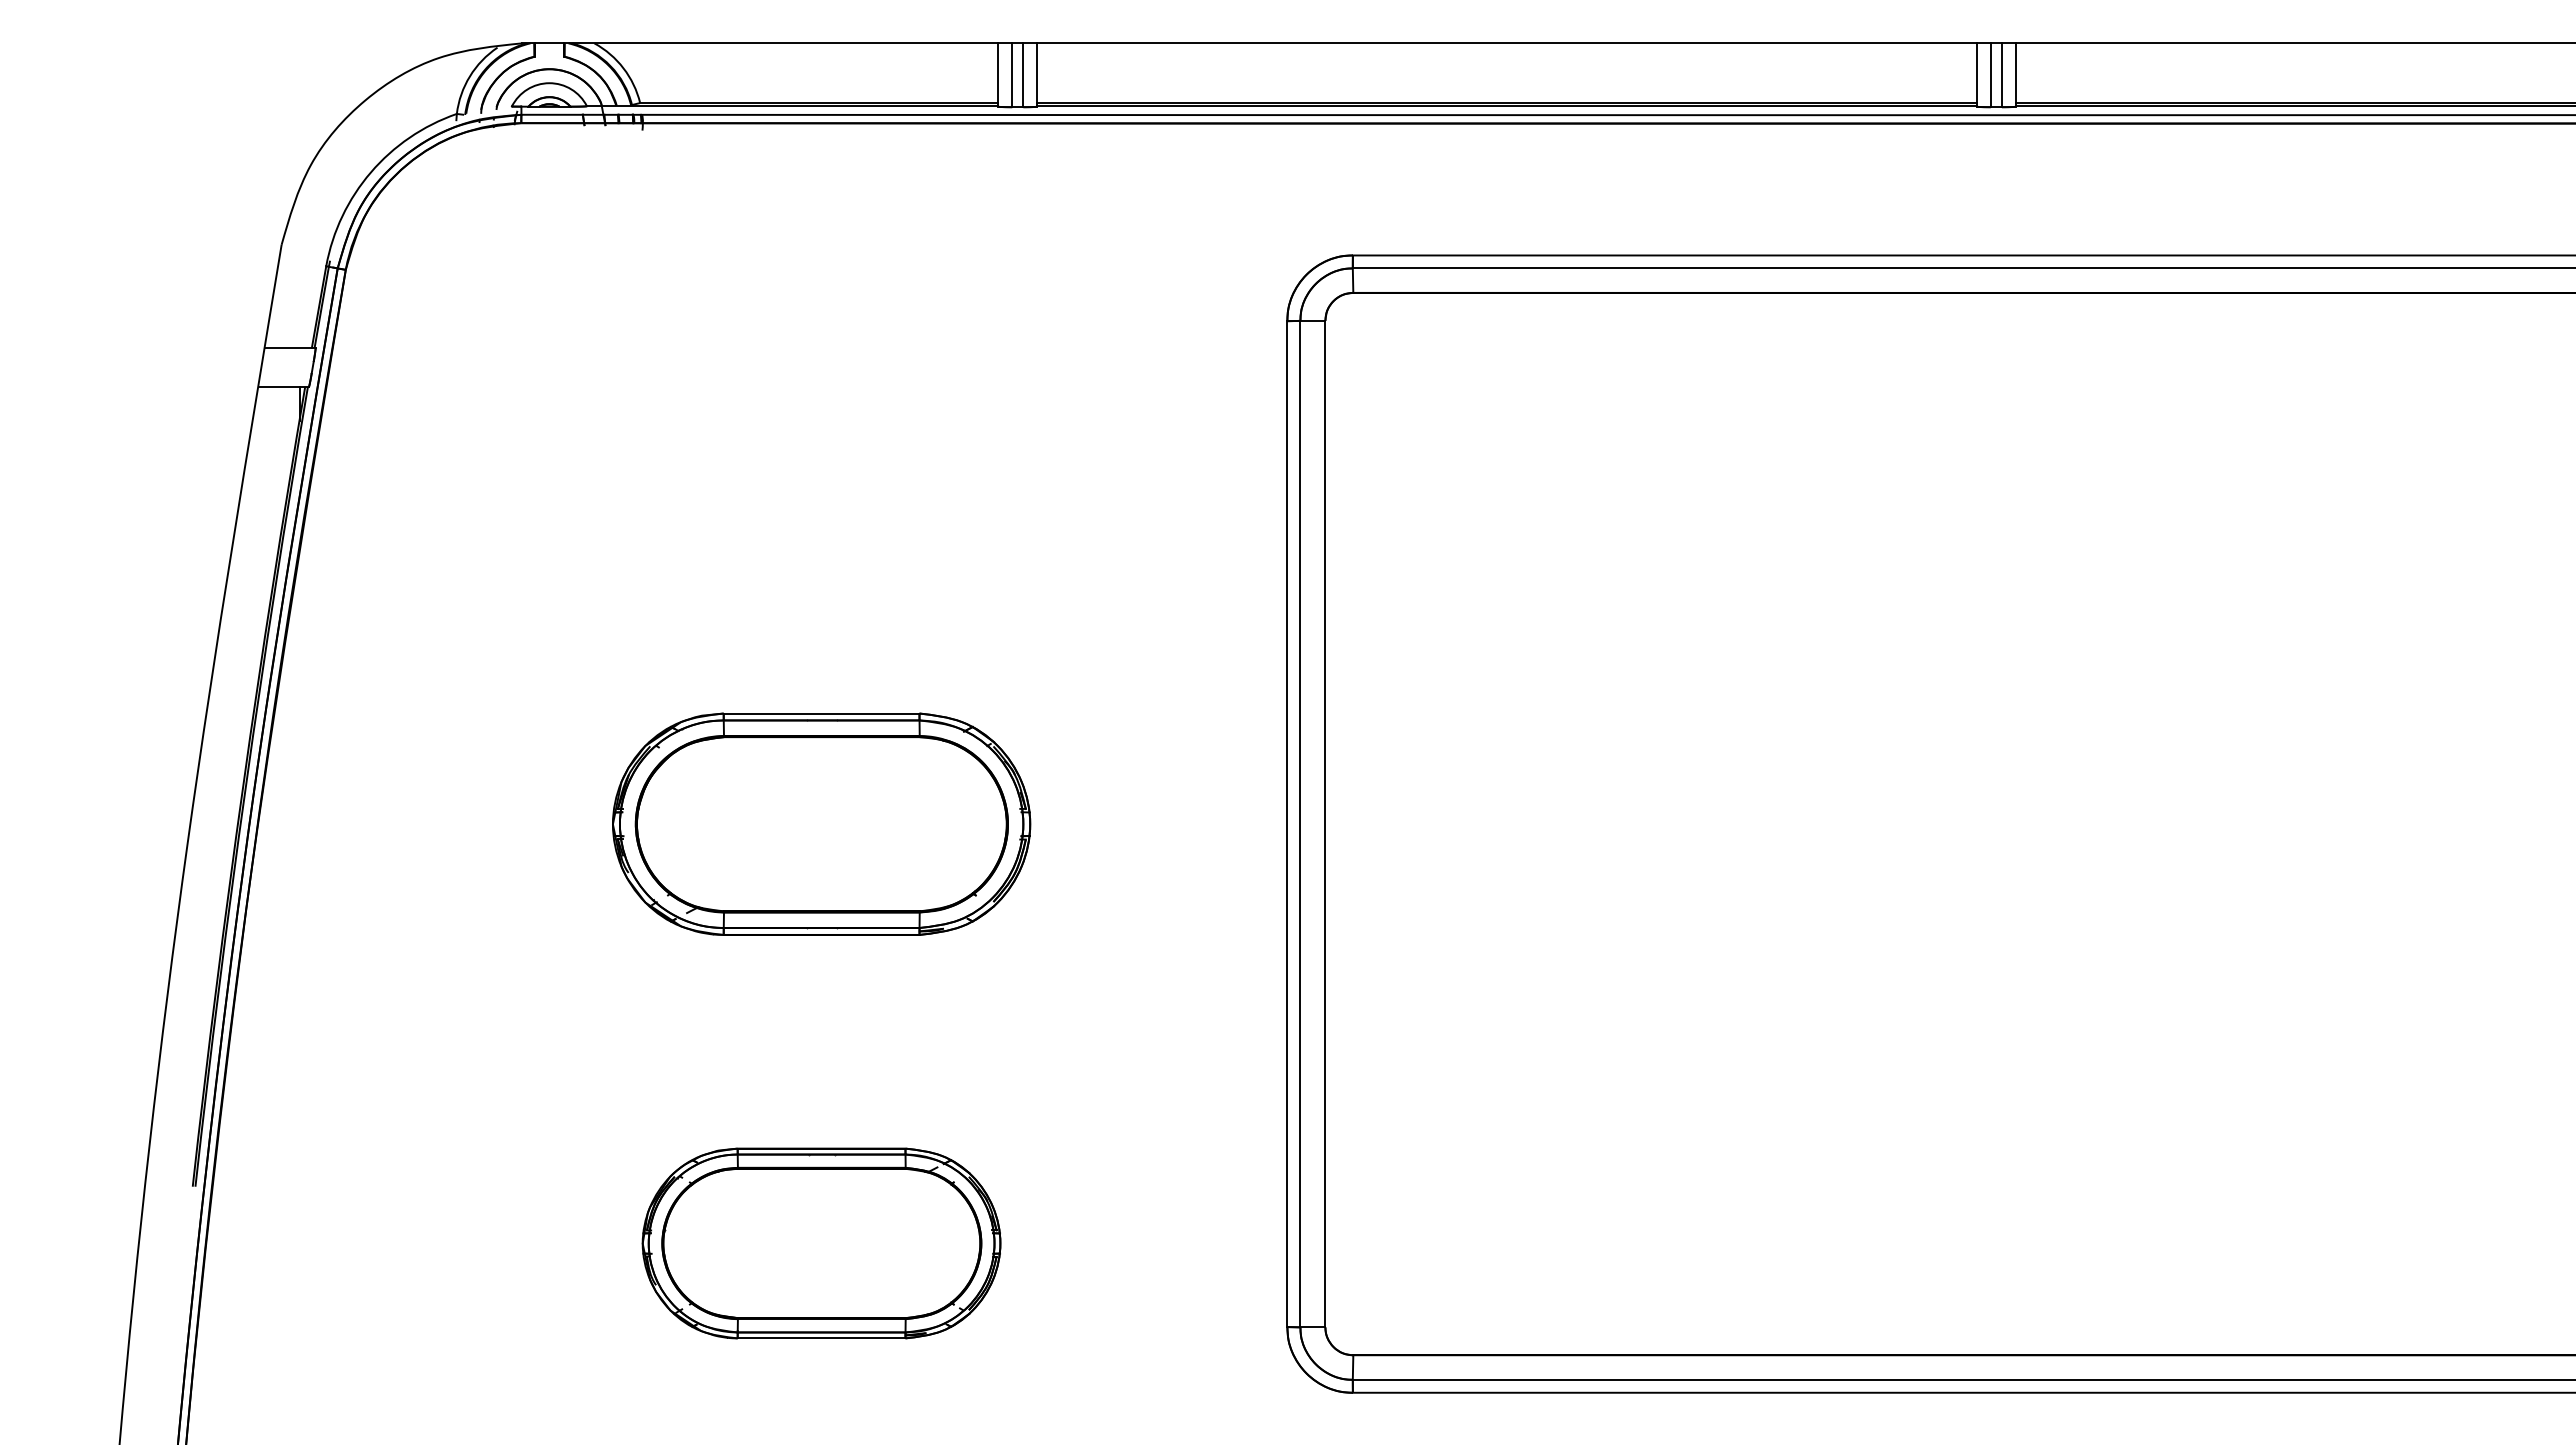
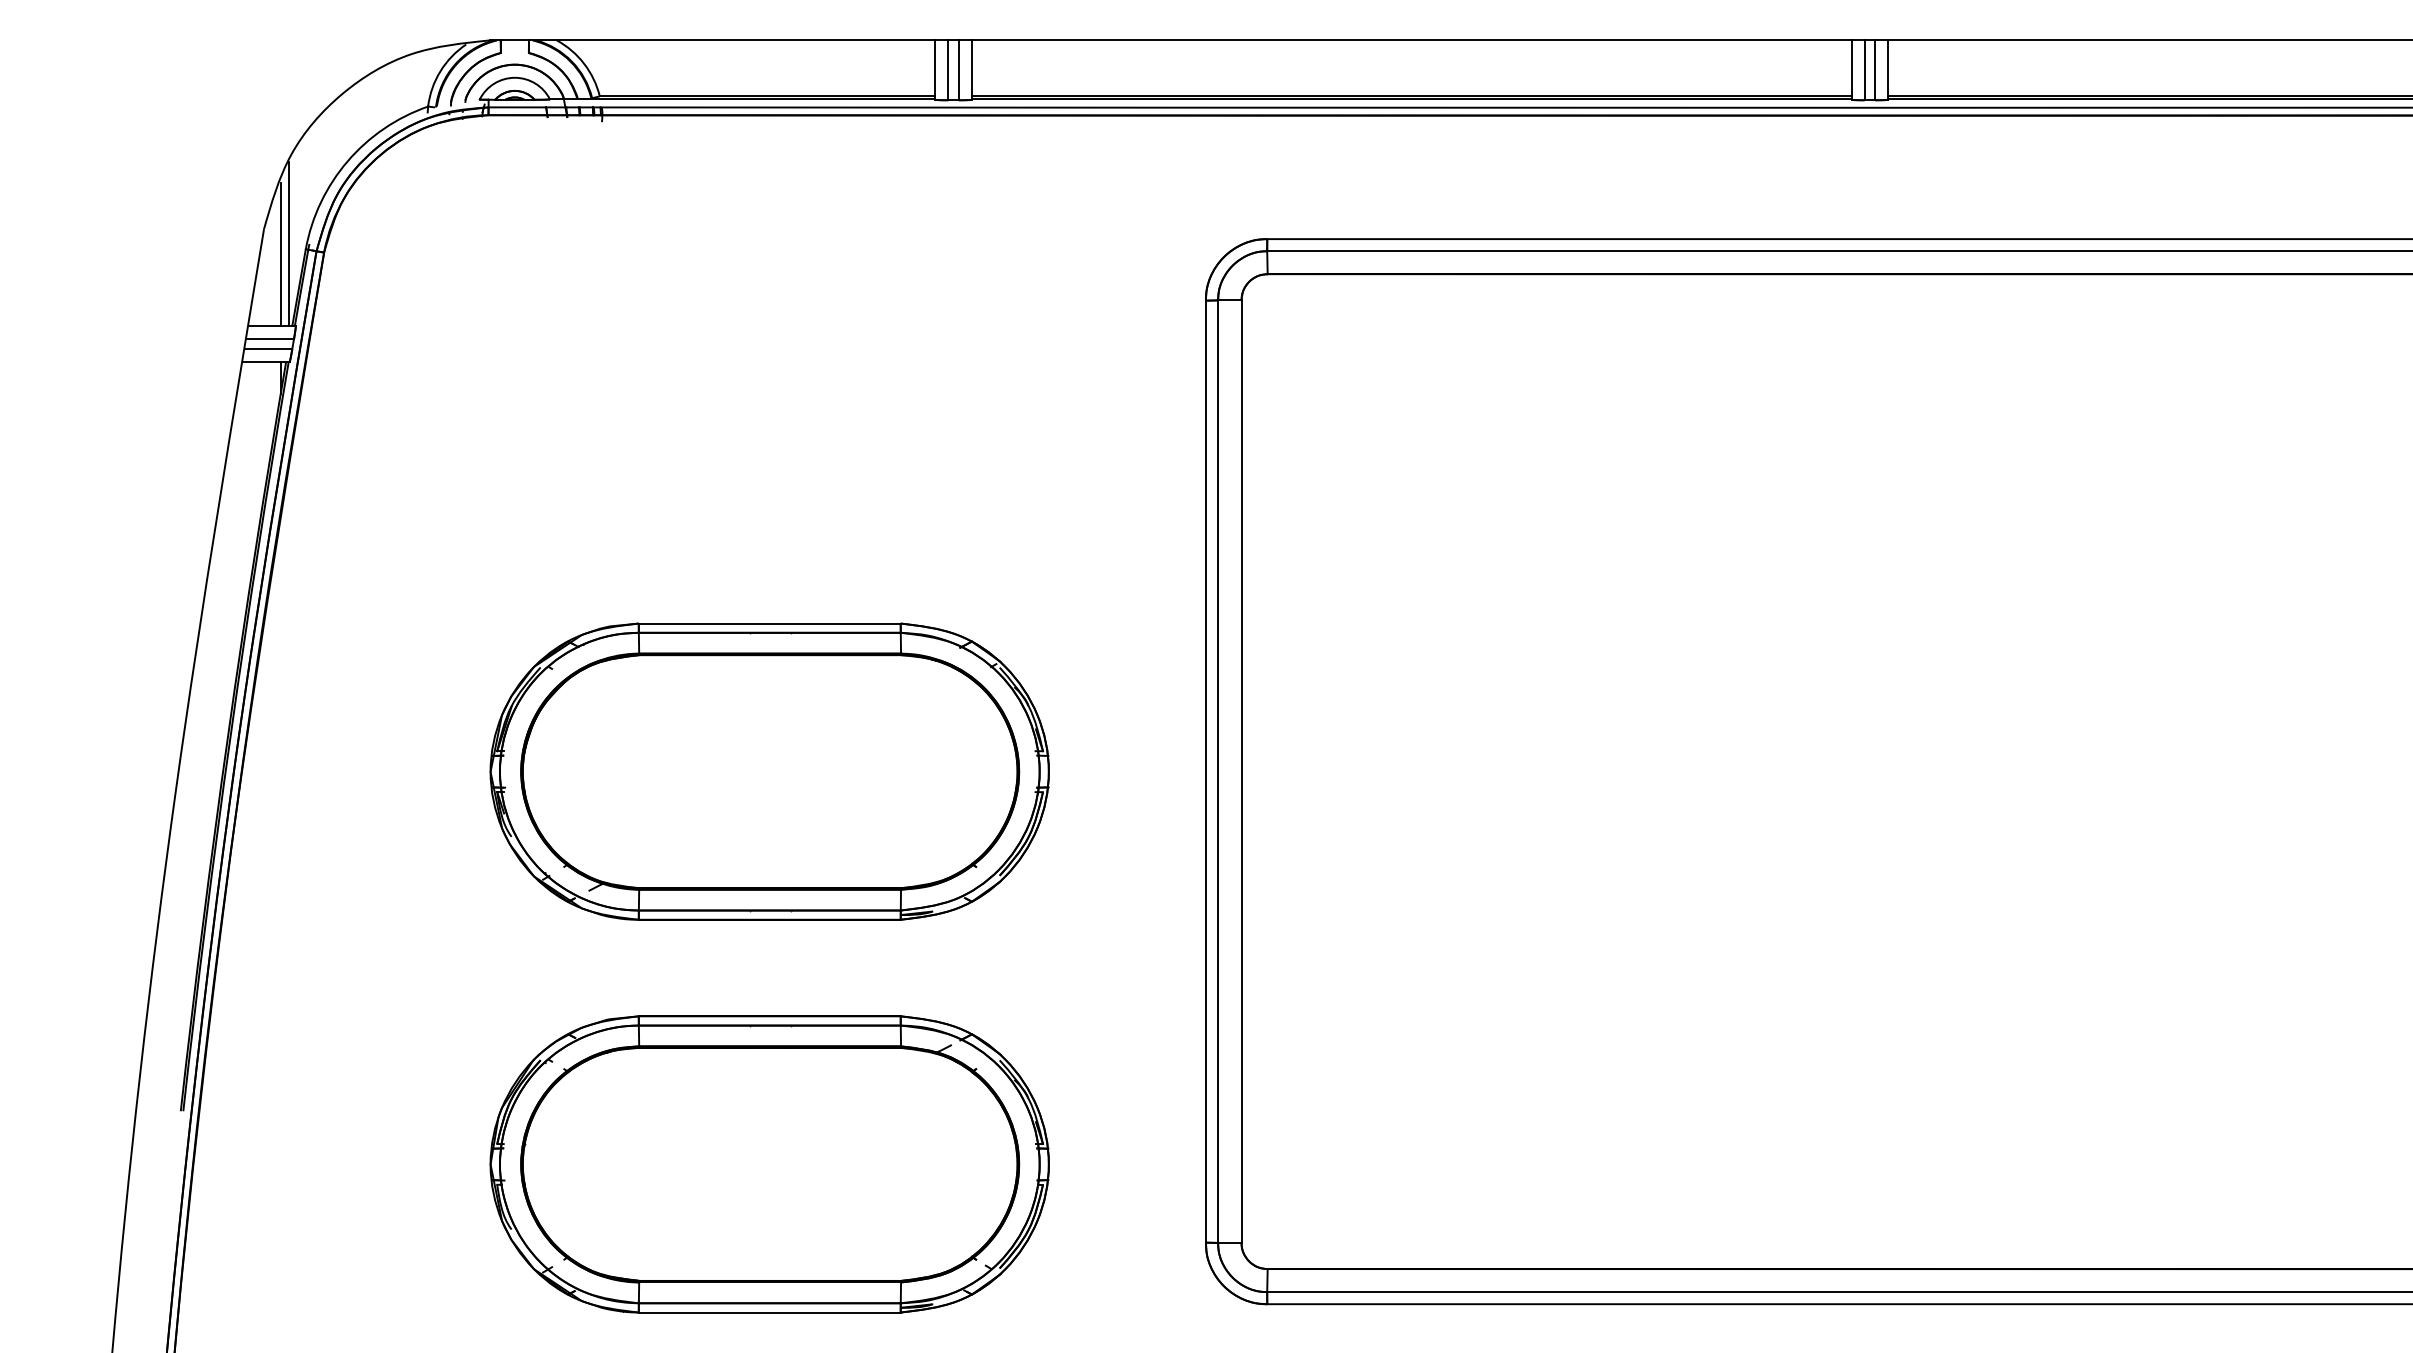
line: (307, 260) -> (288, 243), added
line: (299, 271) -> (280, 254), added
line: (288, 361) -> (270, 338), added
line: (286, 373) -> (268, 349), added
part: (821, 824) -> (769, 772), size x1.43
part: (821, 1243) -> (769, 1164), size x1.67

